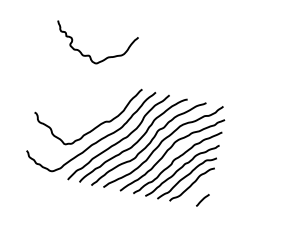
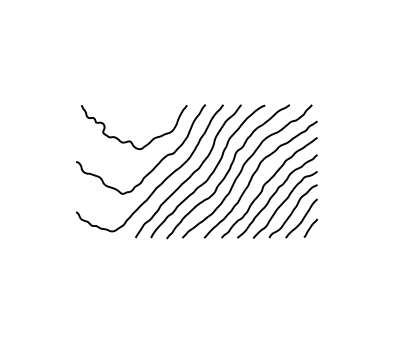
curve: (89, 55) -> (130, 140), moved
curve: (198, 191) -> (302, 218), added

